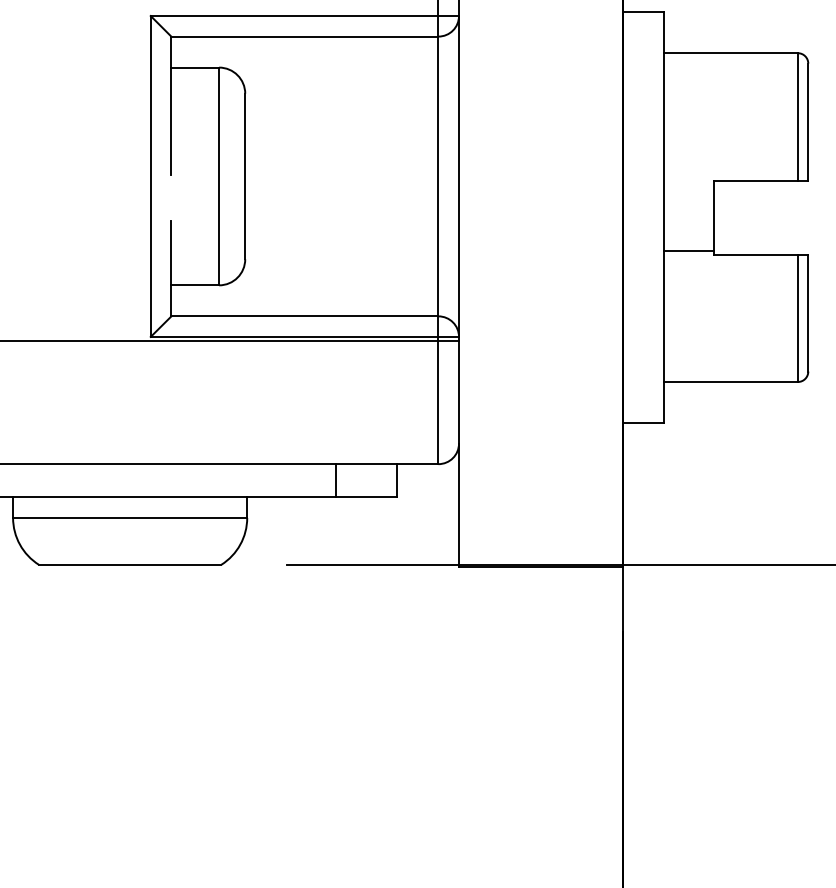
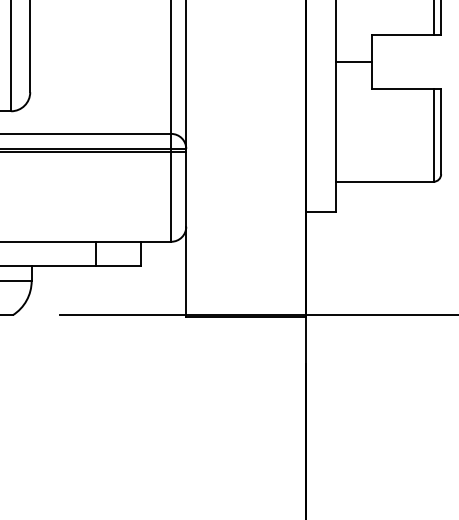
line: (688, 250) -> (353, 61), moved

